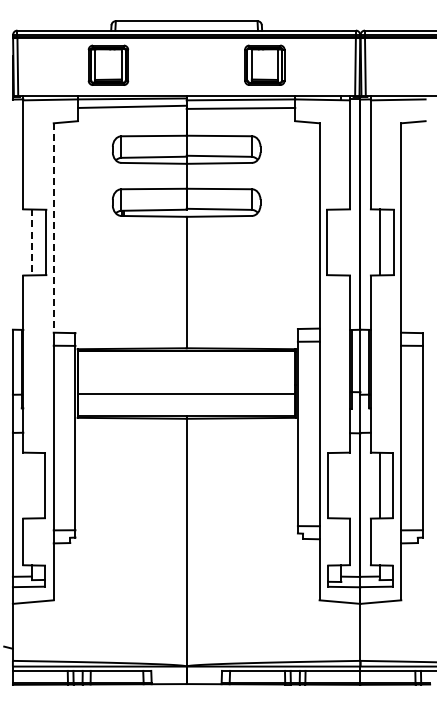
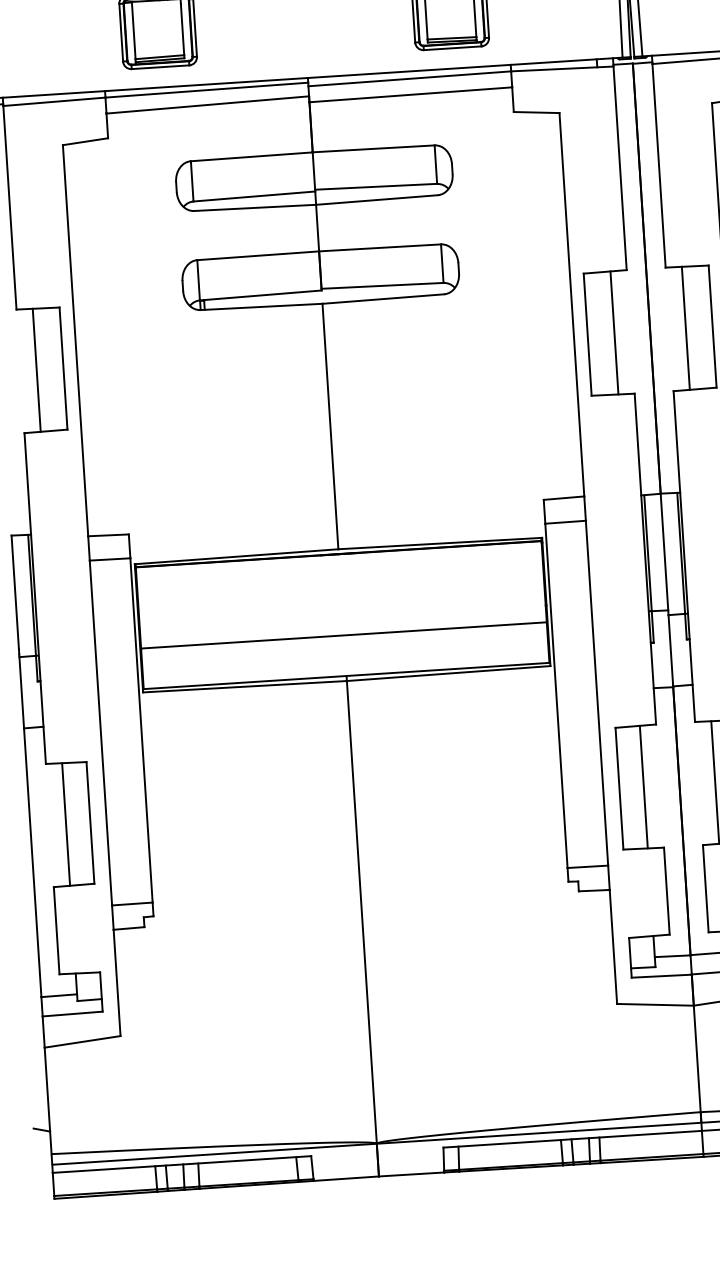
line: (53, 228) -> (75, 341), dashed -> solid
line: (32, 242) -> (37, 370), dashed -> solid
line: (341, 242) -> (614, 333), added
line: (32, 485) -> (67, 824), added
line: (341, 485) -> (644, 786), added

